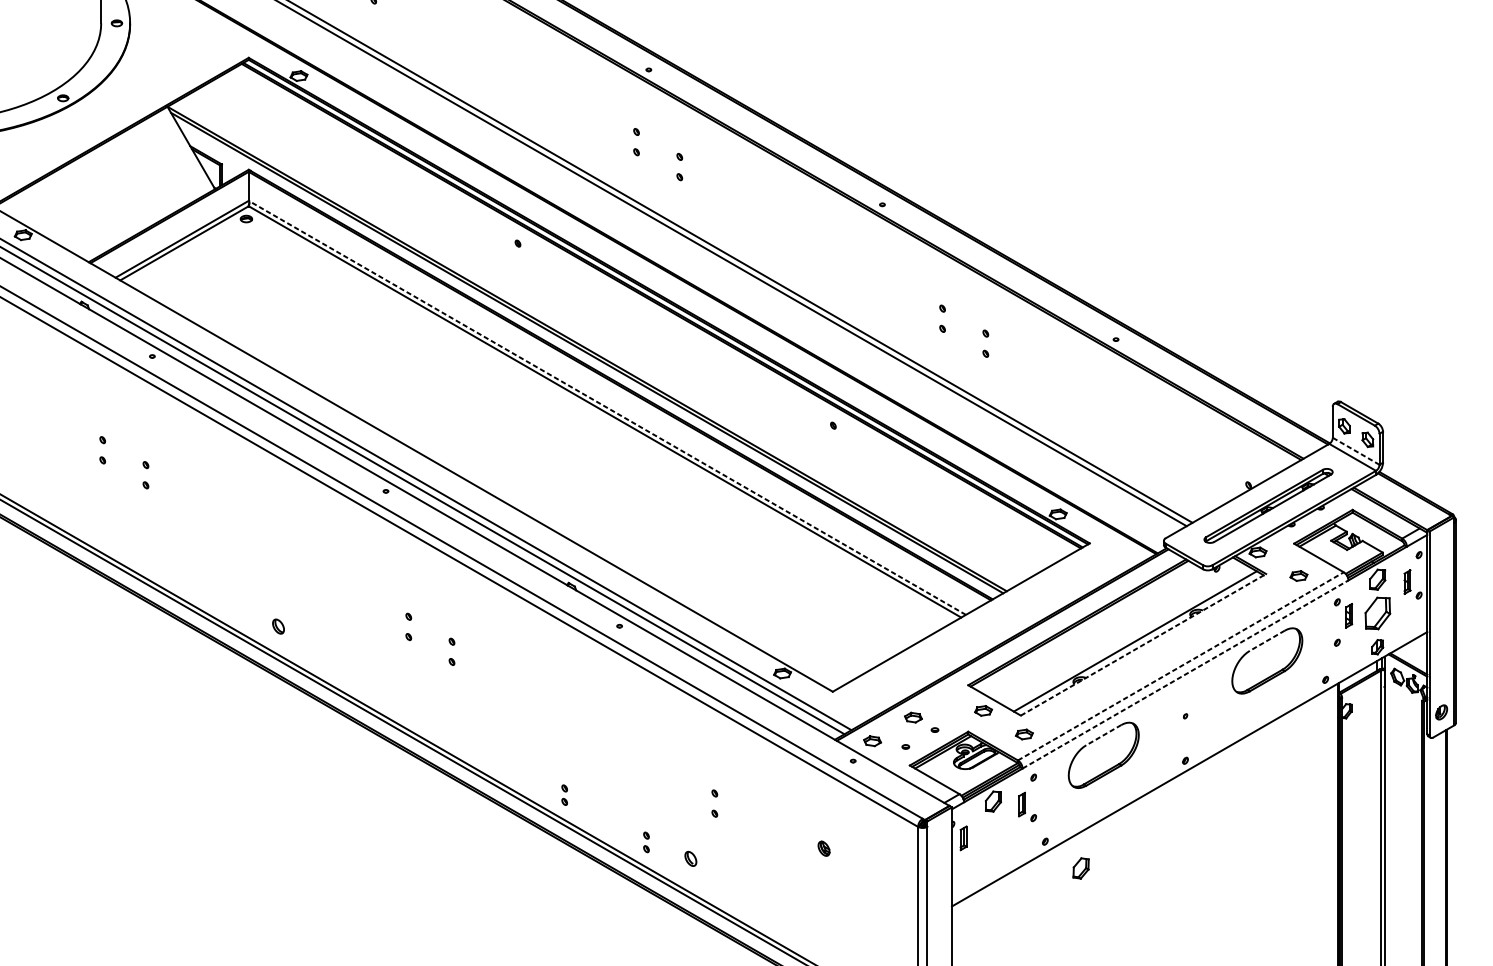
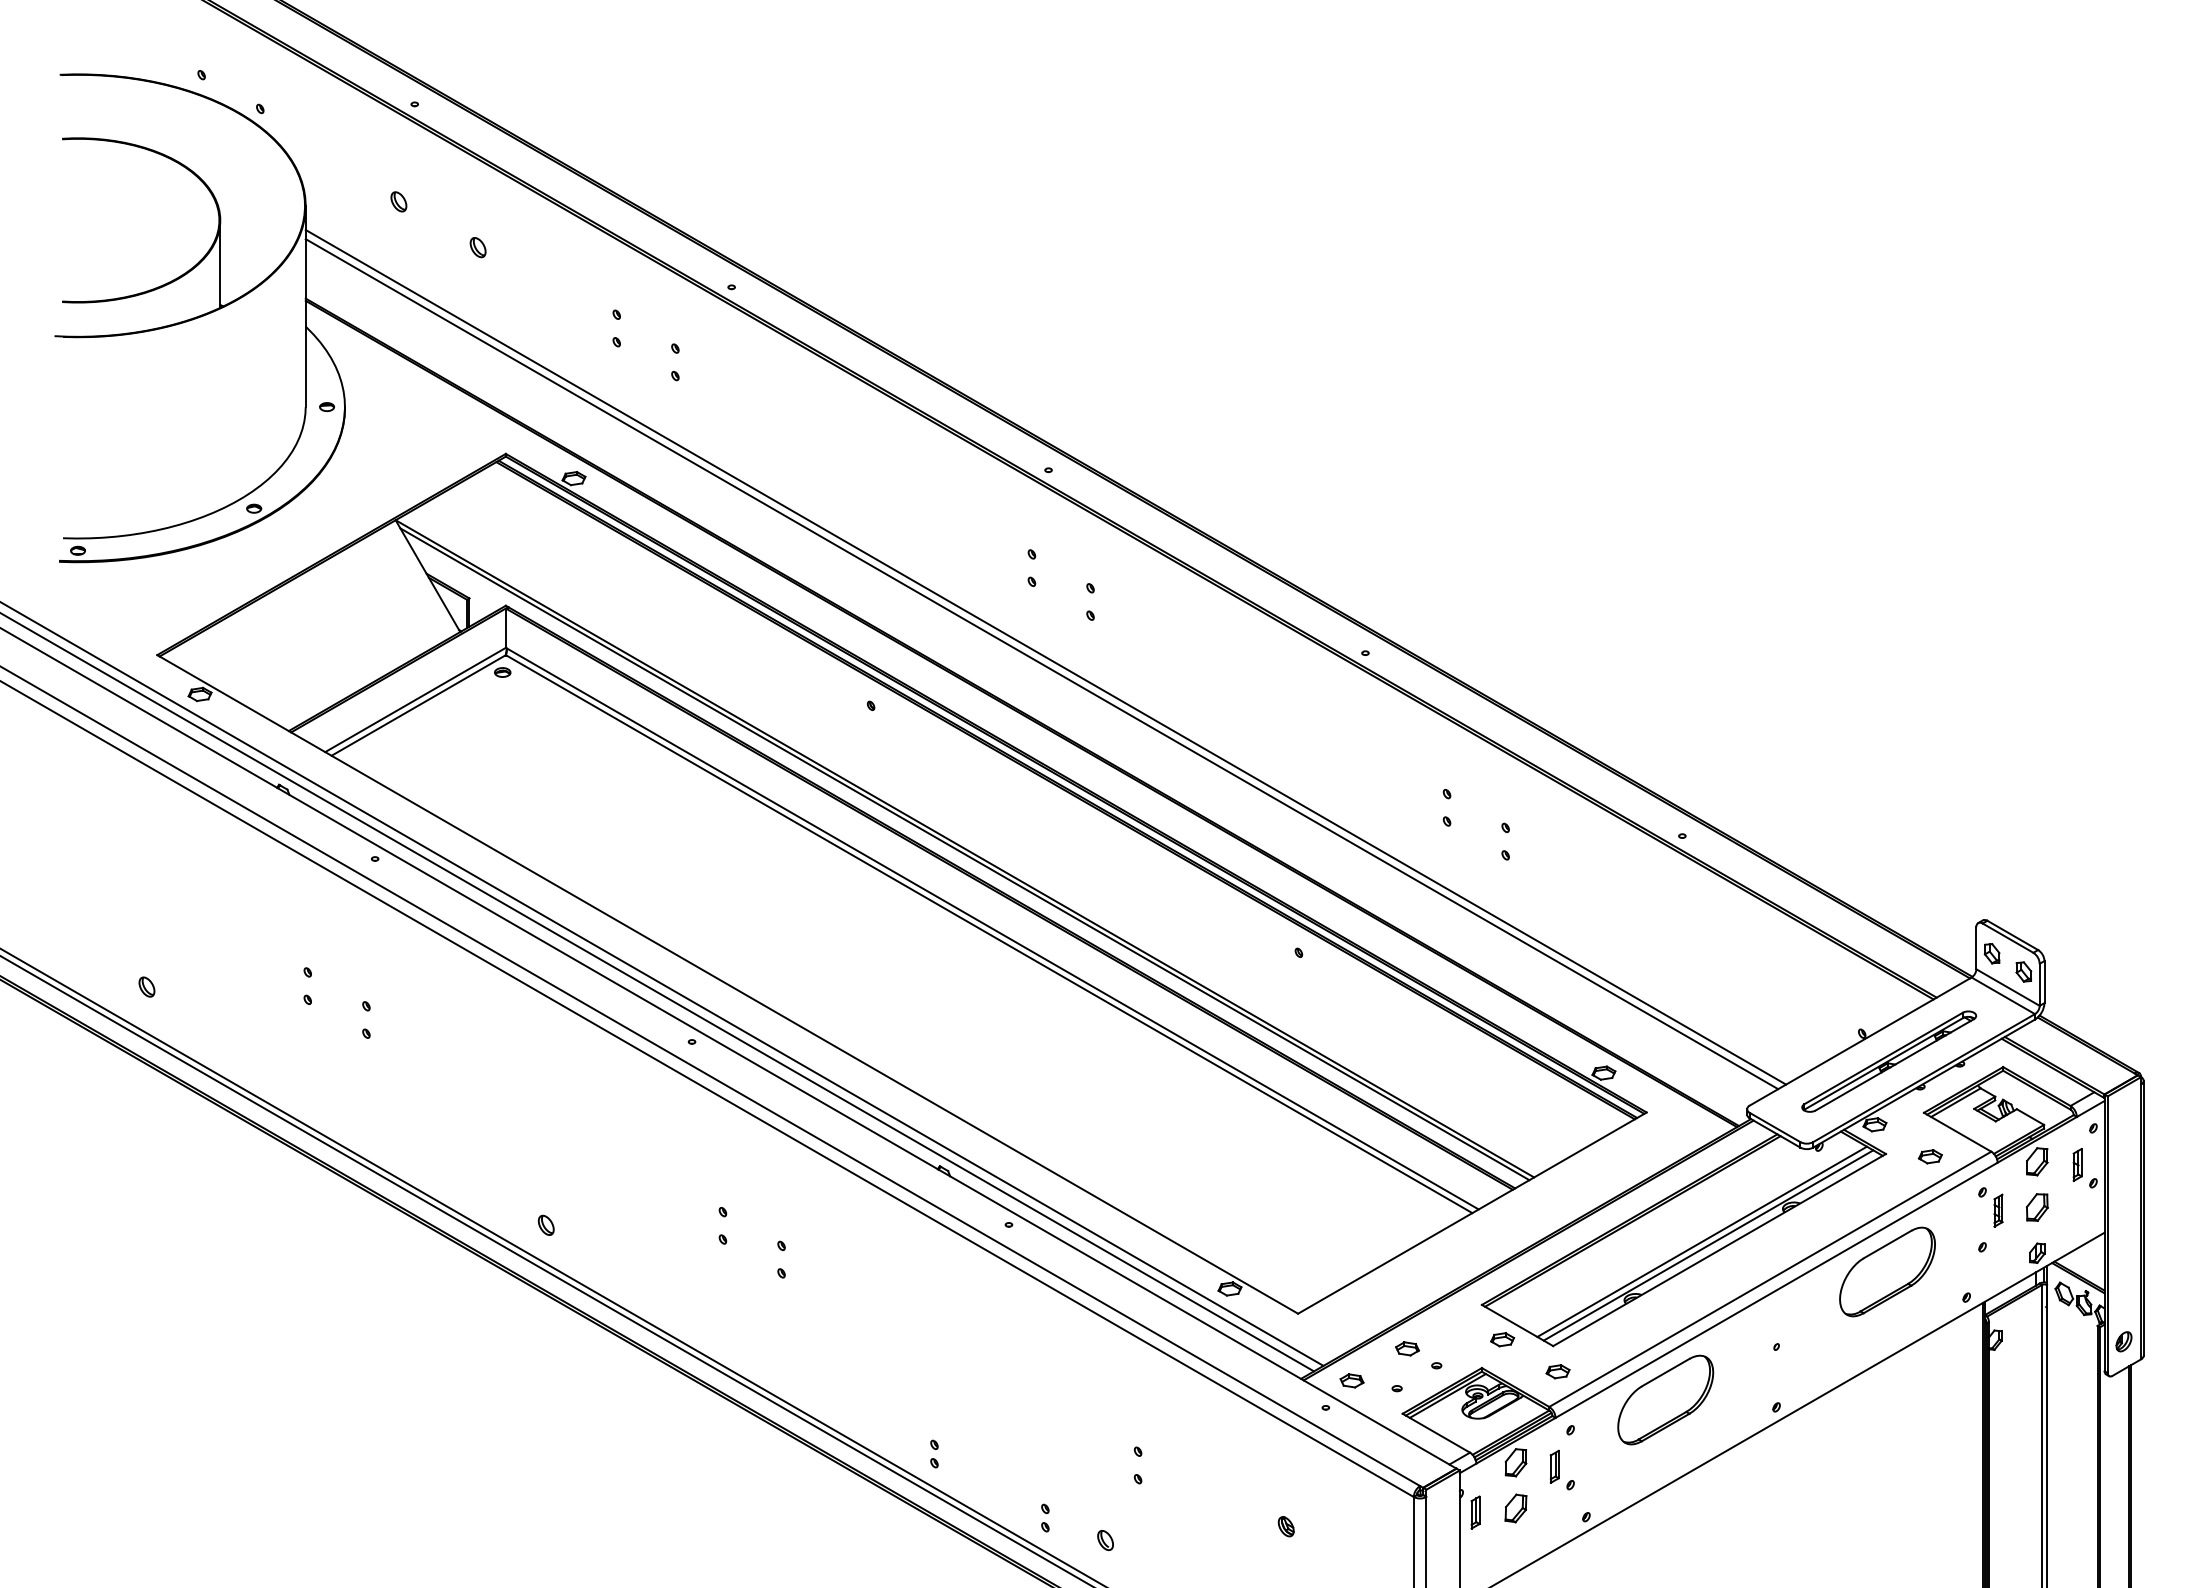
line: (607, 407) -> (992, 928), dashed -> solid
line: (1356, 451) -> (2008, 987), dashed -> solid
part: (1377, 613) -> (2036, 1207), size x0.62
line: (1130, 638) -> (1701, 1241), added
line: (1267, 640) -> (1887, 1244), dashed -> solid
line: (1144, 644) -> (1720, 1249), dashed -> solid
line: (1181, 666) -> (1770, 1279), dashed -> solid
line: (1186, 674) -> (1777, 1290), dashed -> solid
line: (1103, 735) -> (1665, 1372), dashed -> solid
part: (1080, 868) -> (1515, 1508), moved

